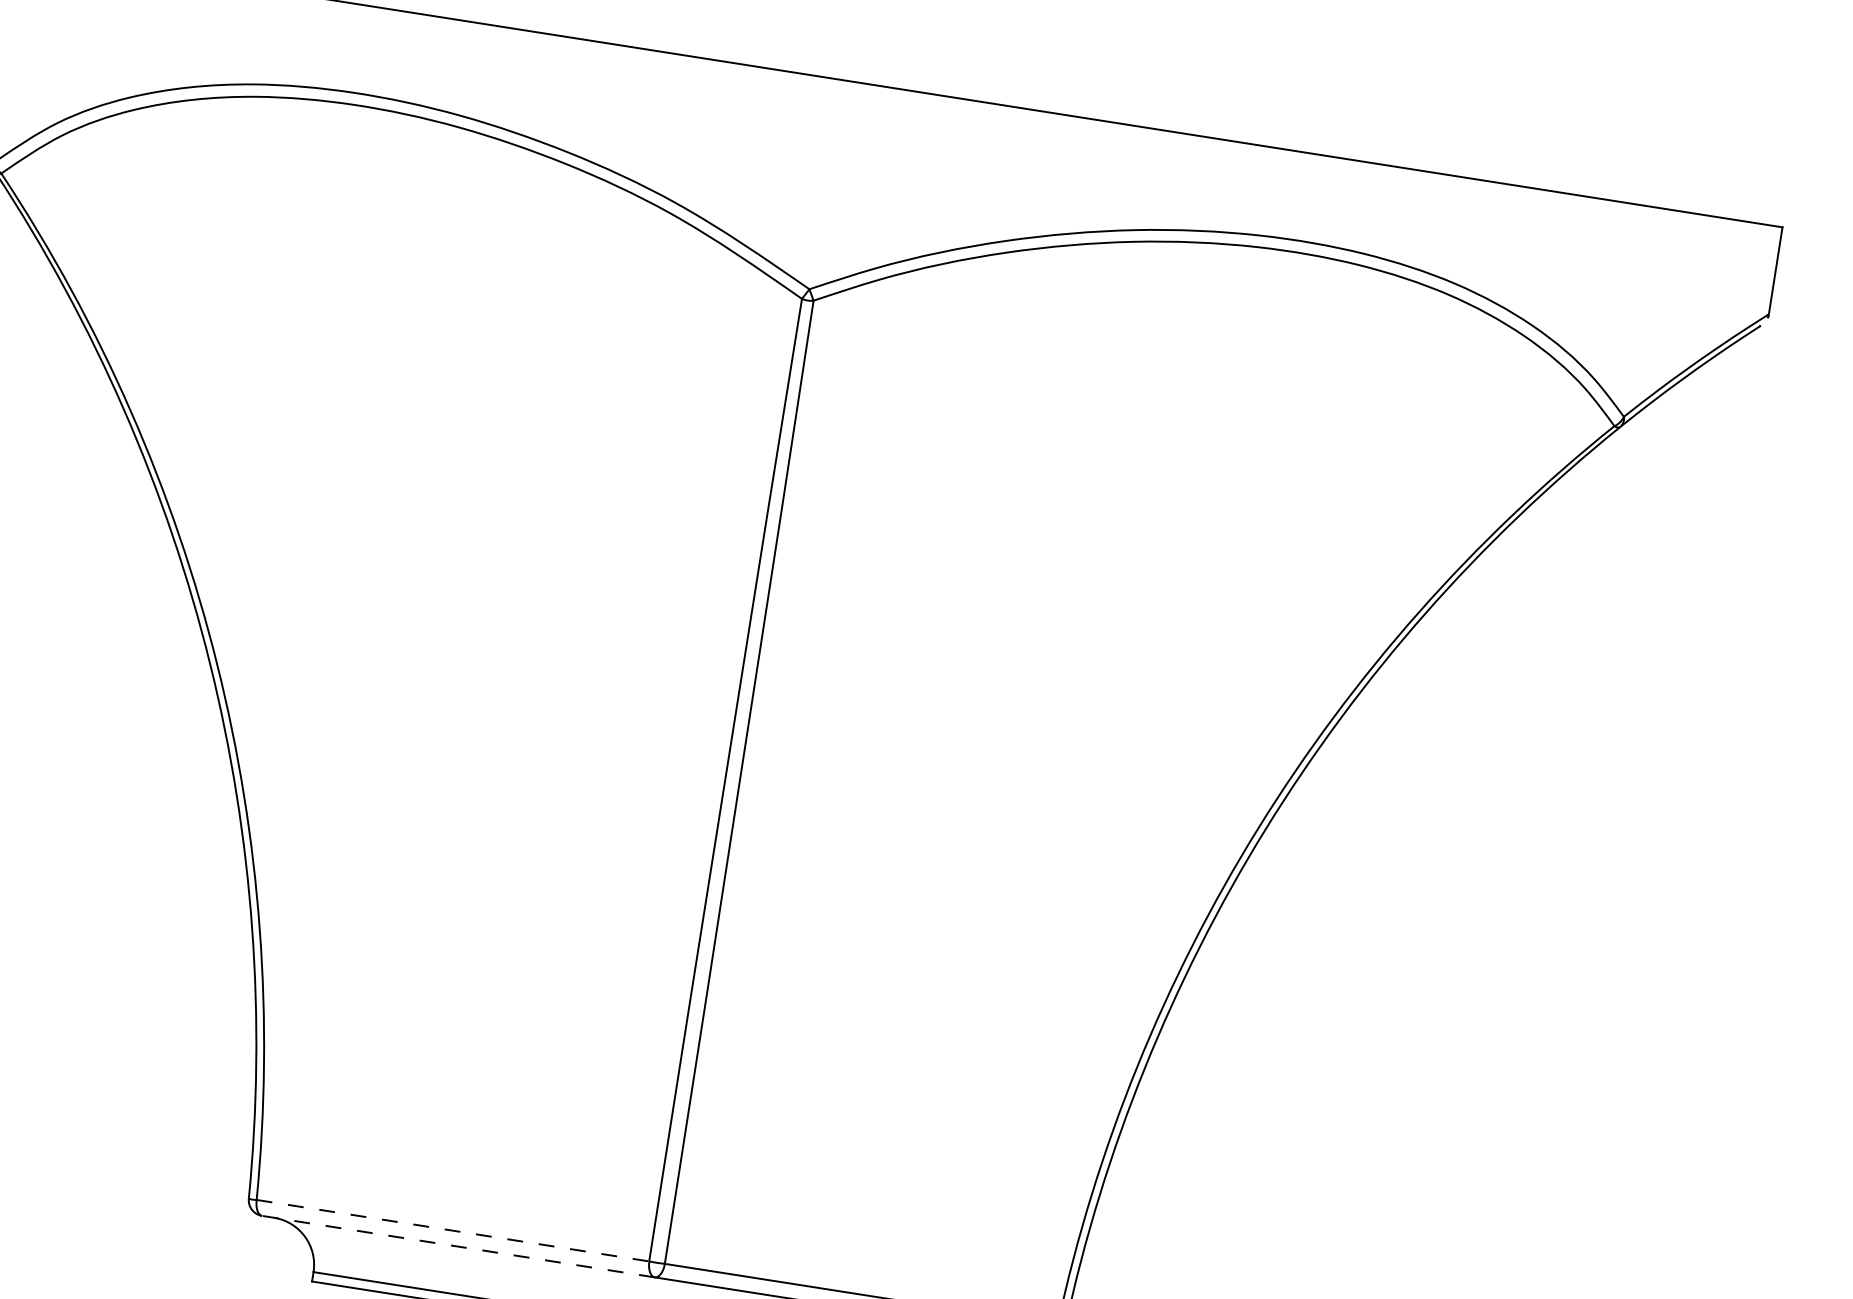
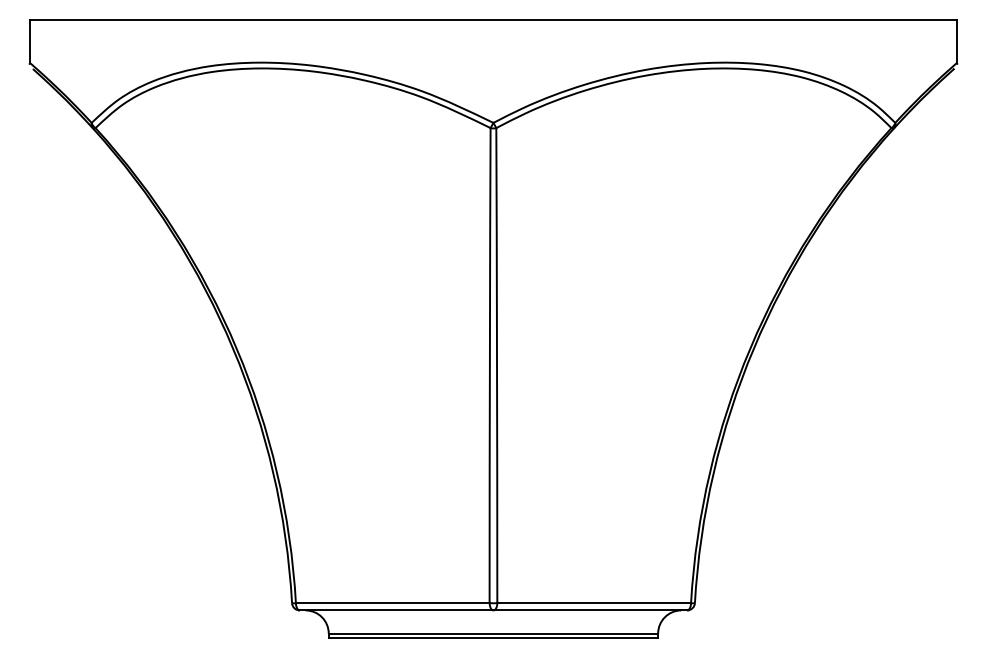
line: (452, 1231) -> (392, 603), dashed -> solid
line: (458, 1246) -> (396, 610), dashed -> solid

